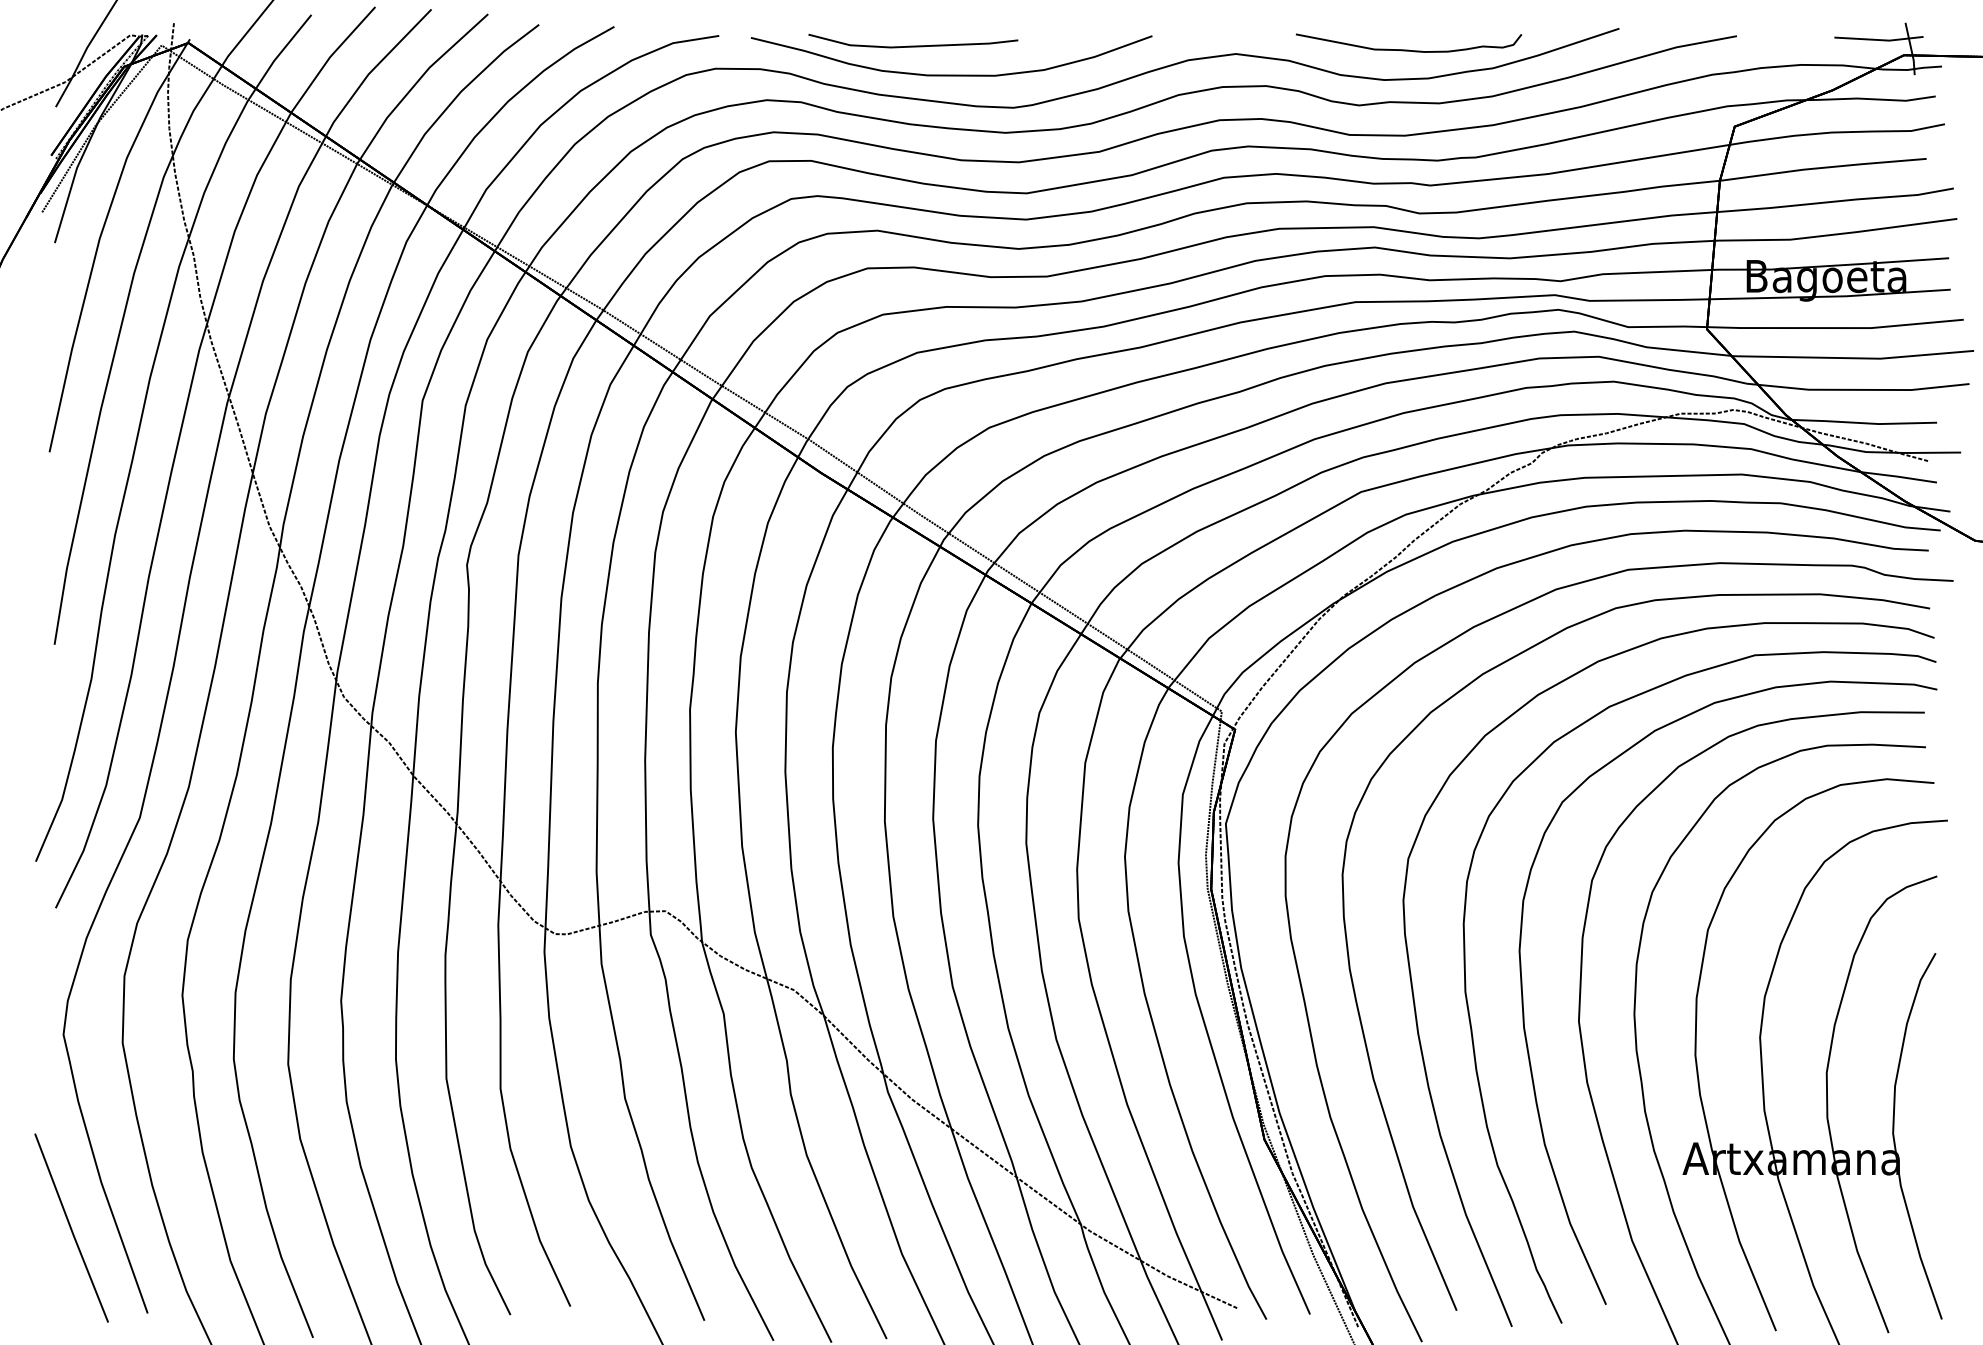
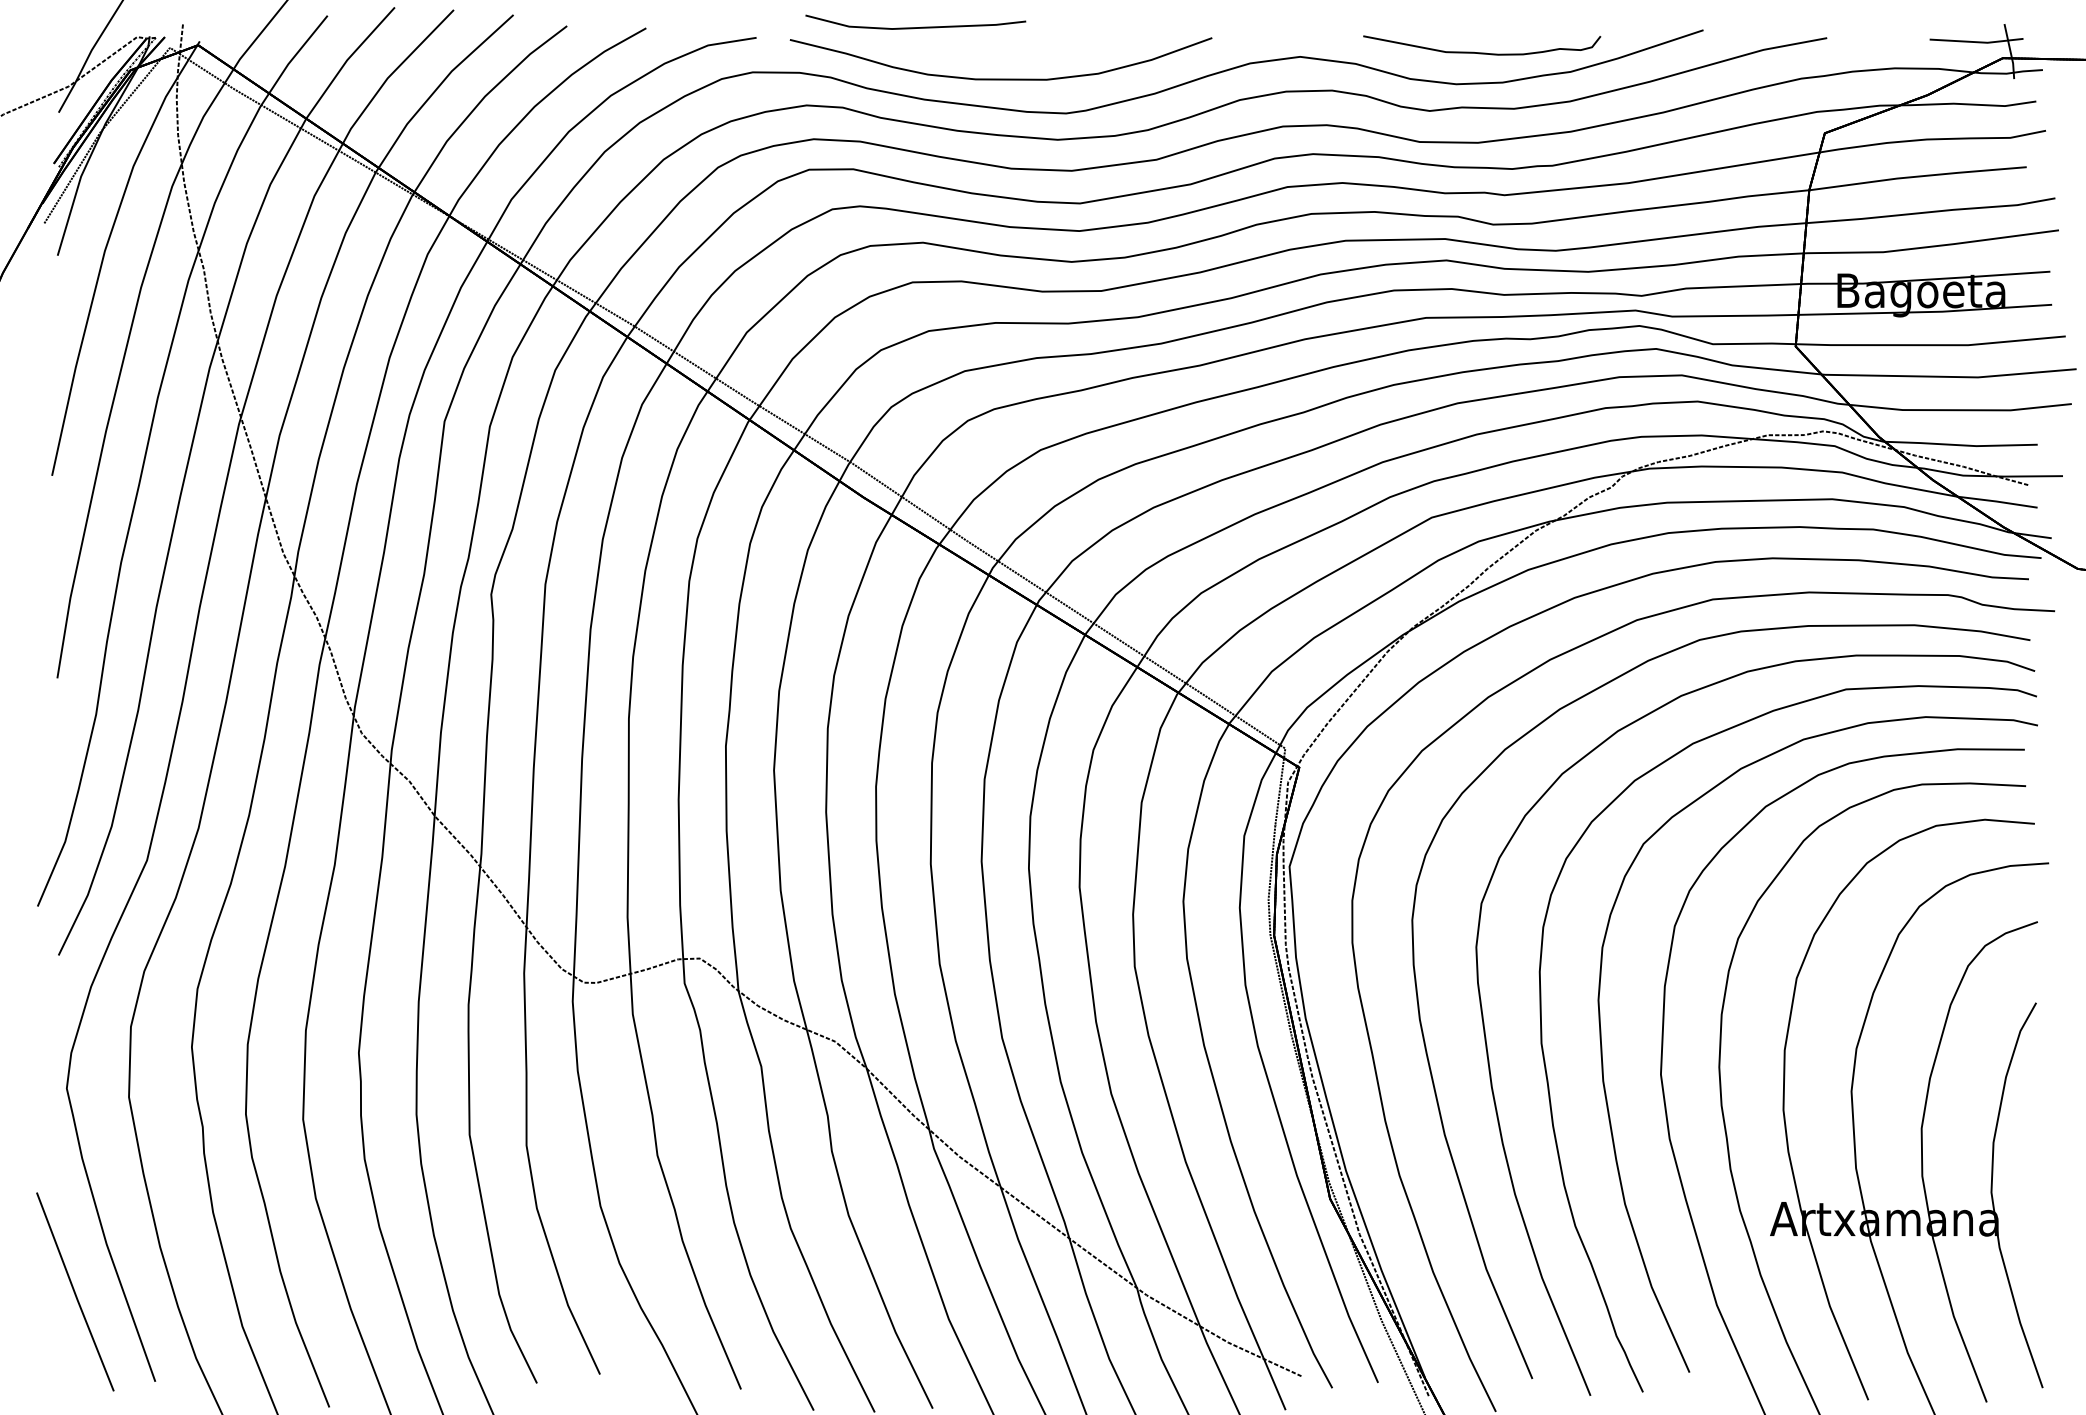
line: (913, 46) -> (915, 27), moved

